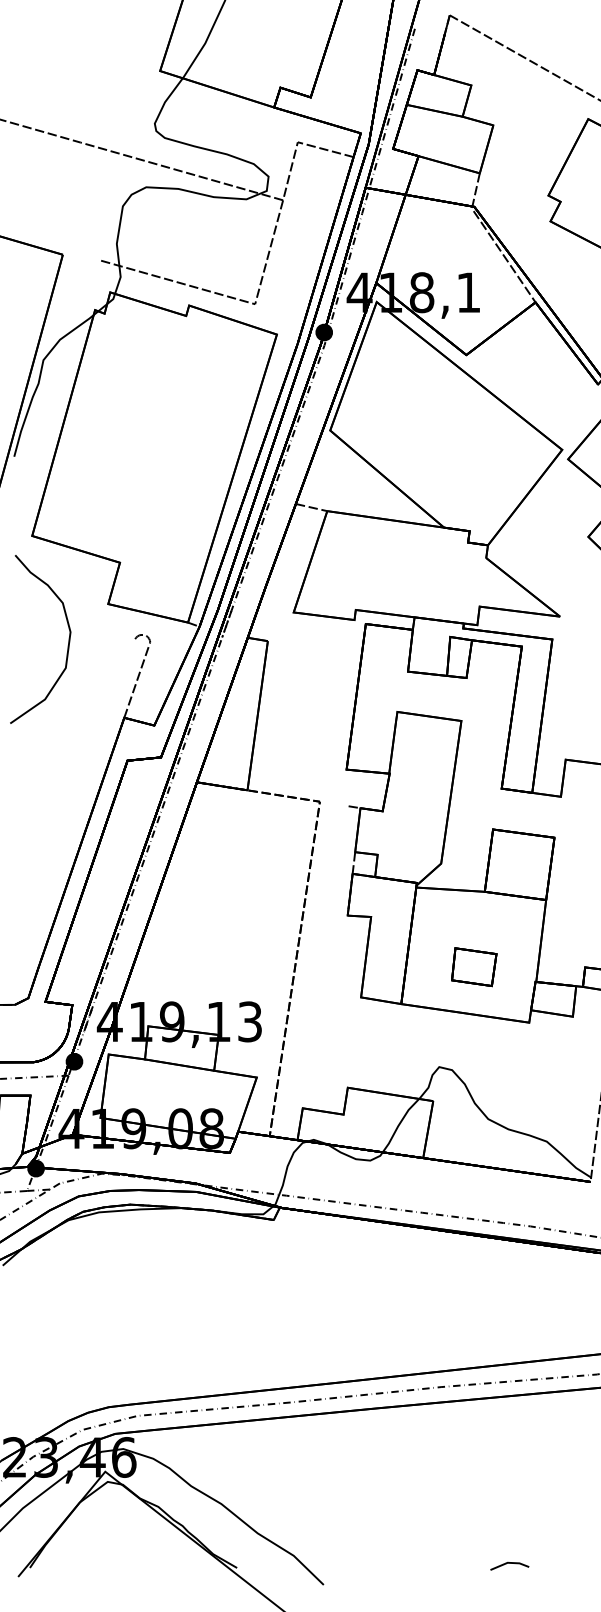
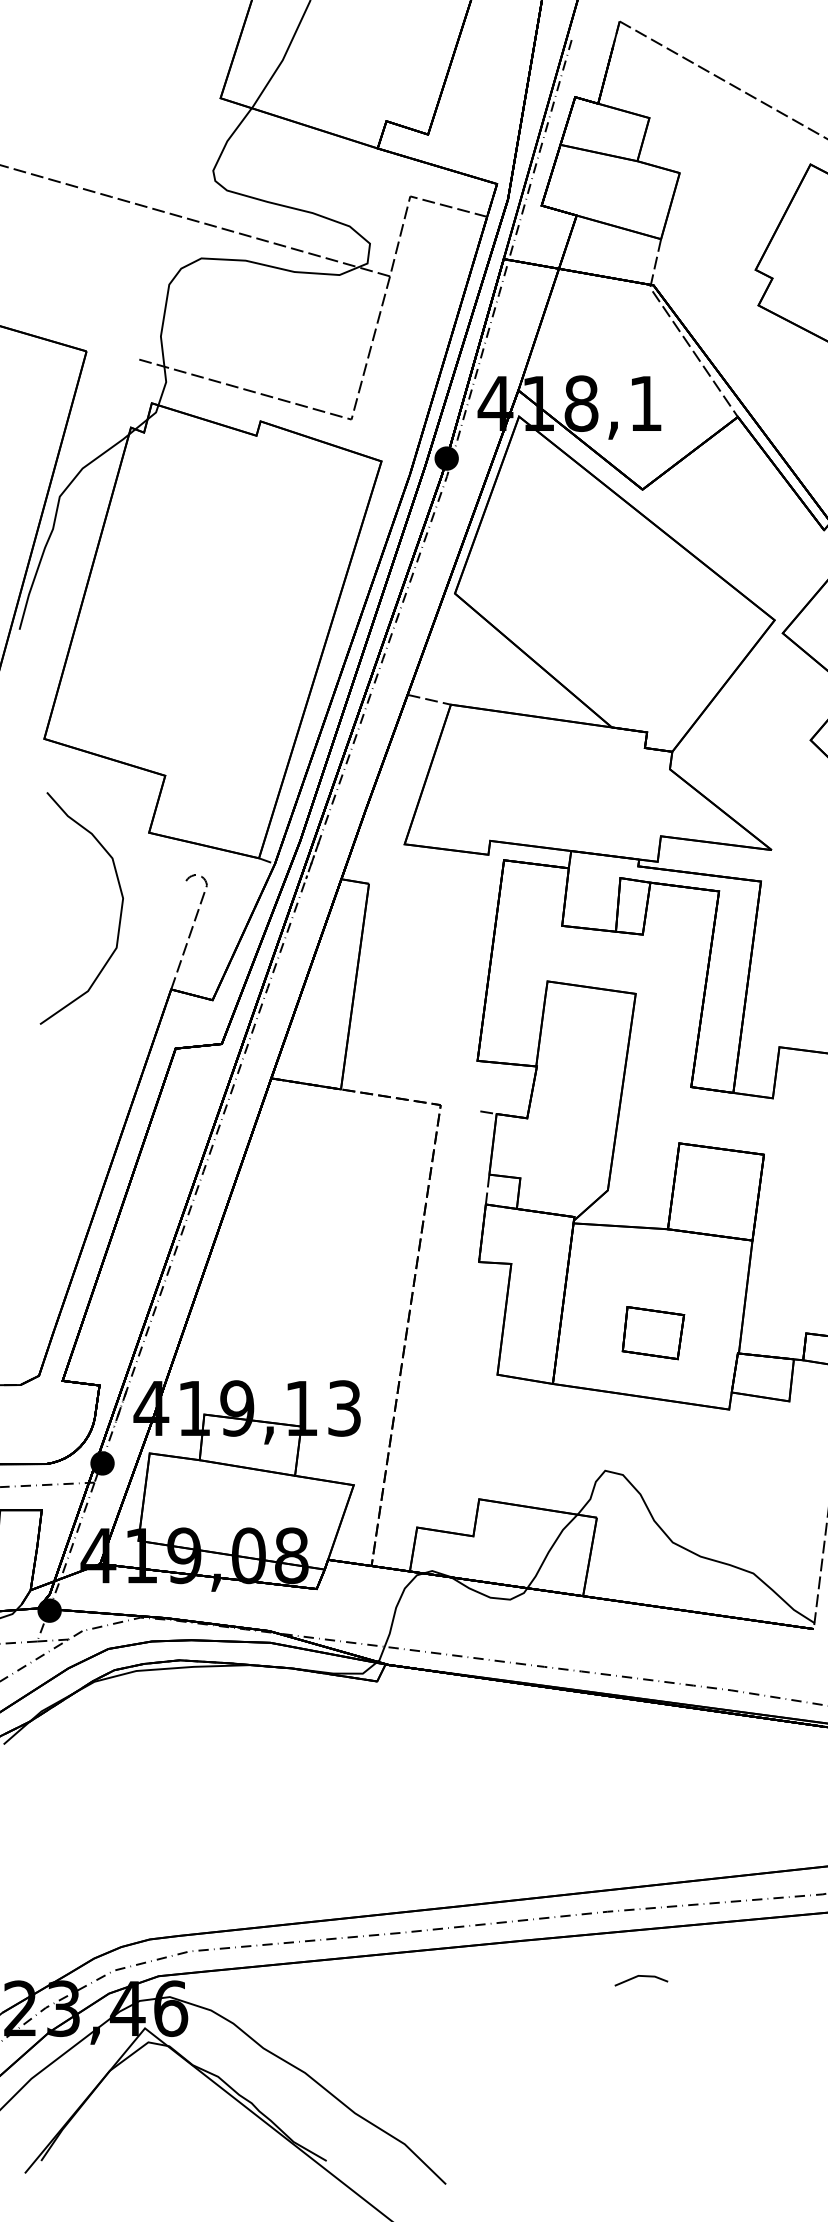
curve: (67, 645) -> (119, 916), moved
line: (509, 1563) -> (641, 1976), moved

